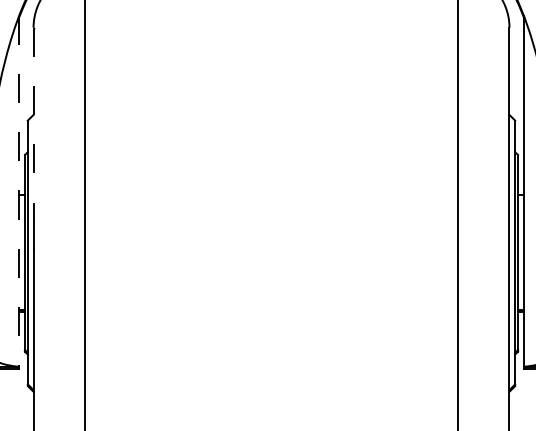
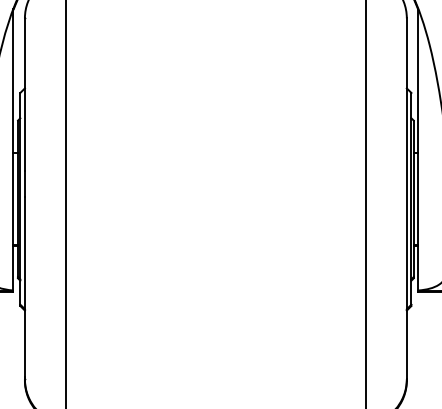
line: (33, 123) -> (24, 95), dashed -> solid
line: (19, 191) -> (13, 149), dashed -> solid

